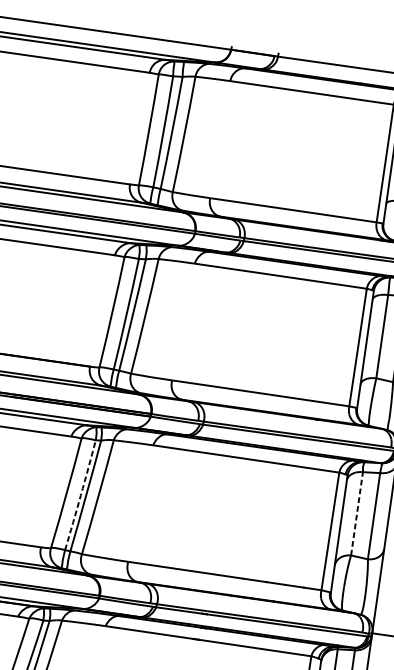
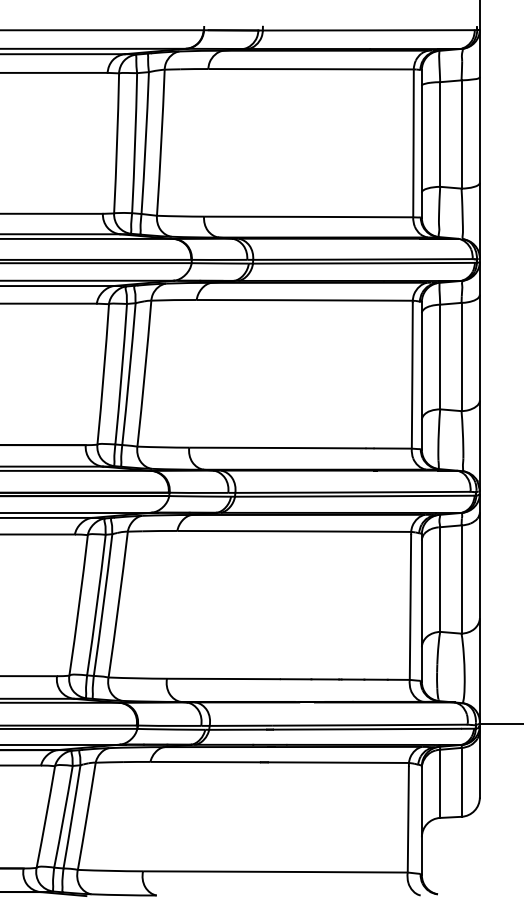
arc: (80, 495) -> (96, 605), dashed -> solid
line: (357, 513) -> (440, 579), dashed -> solid

